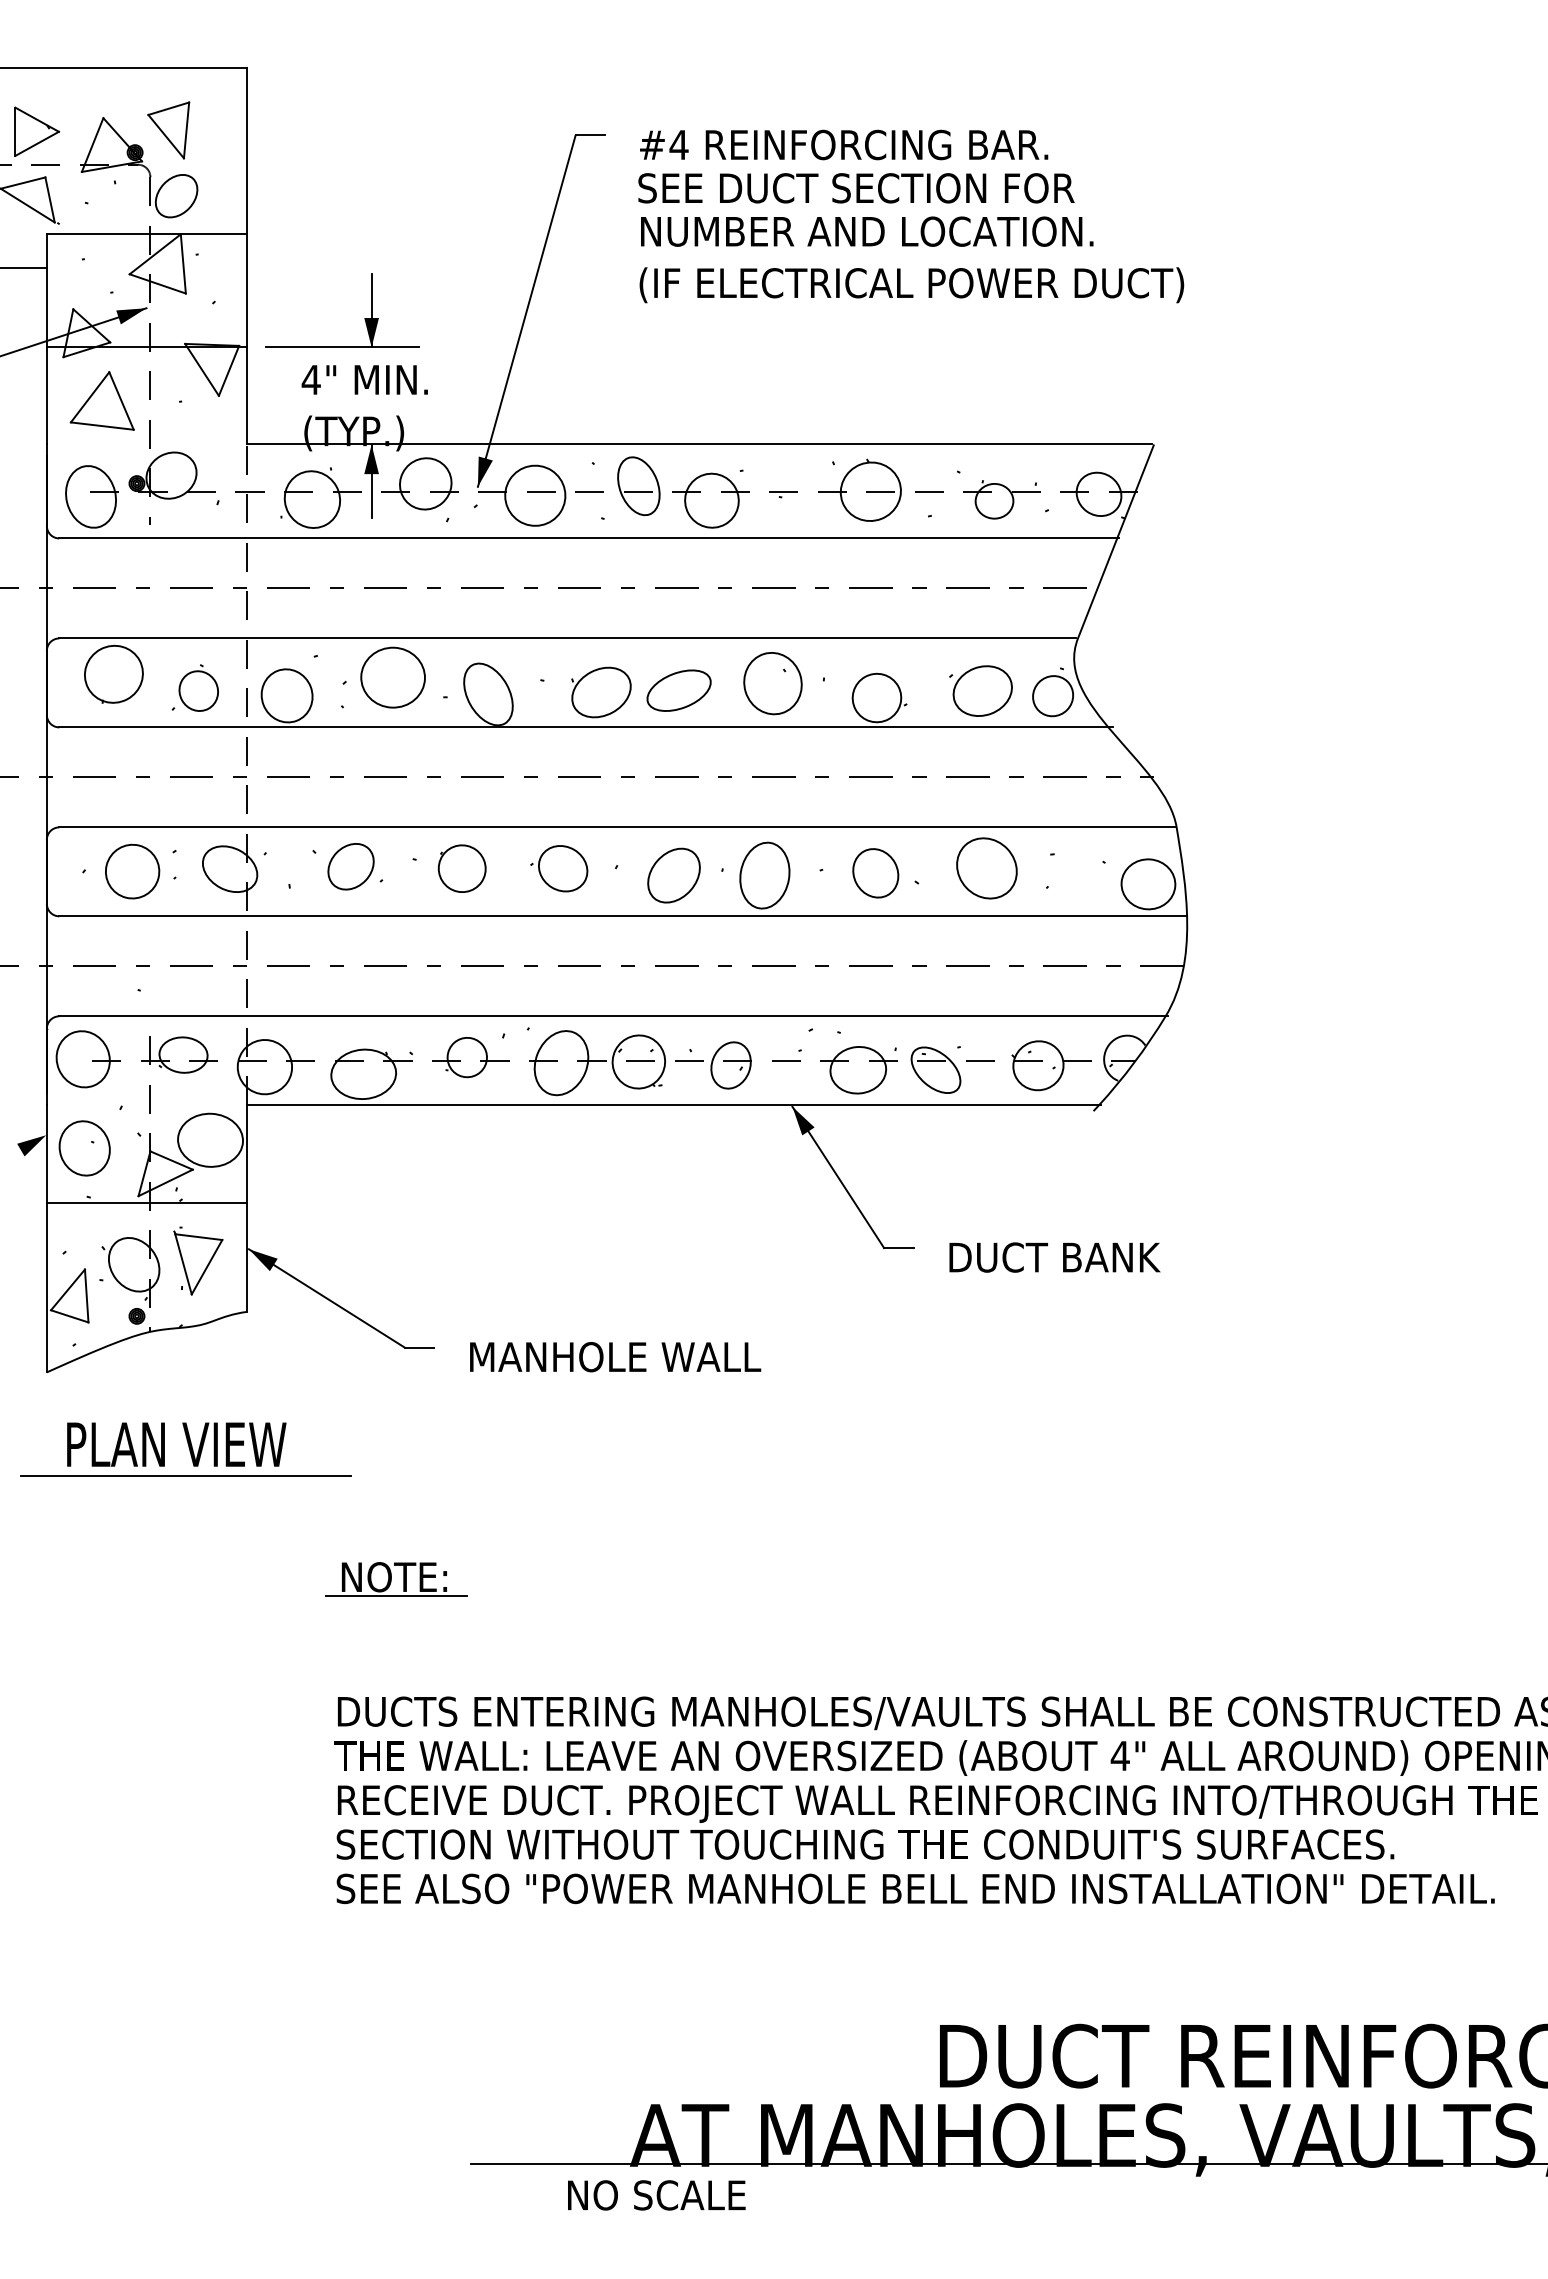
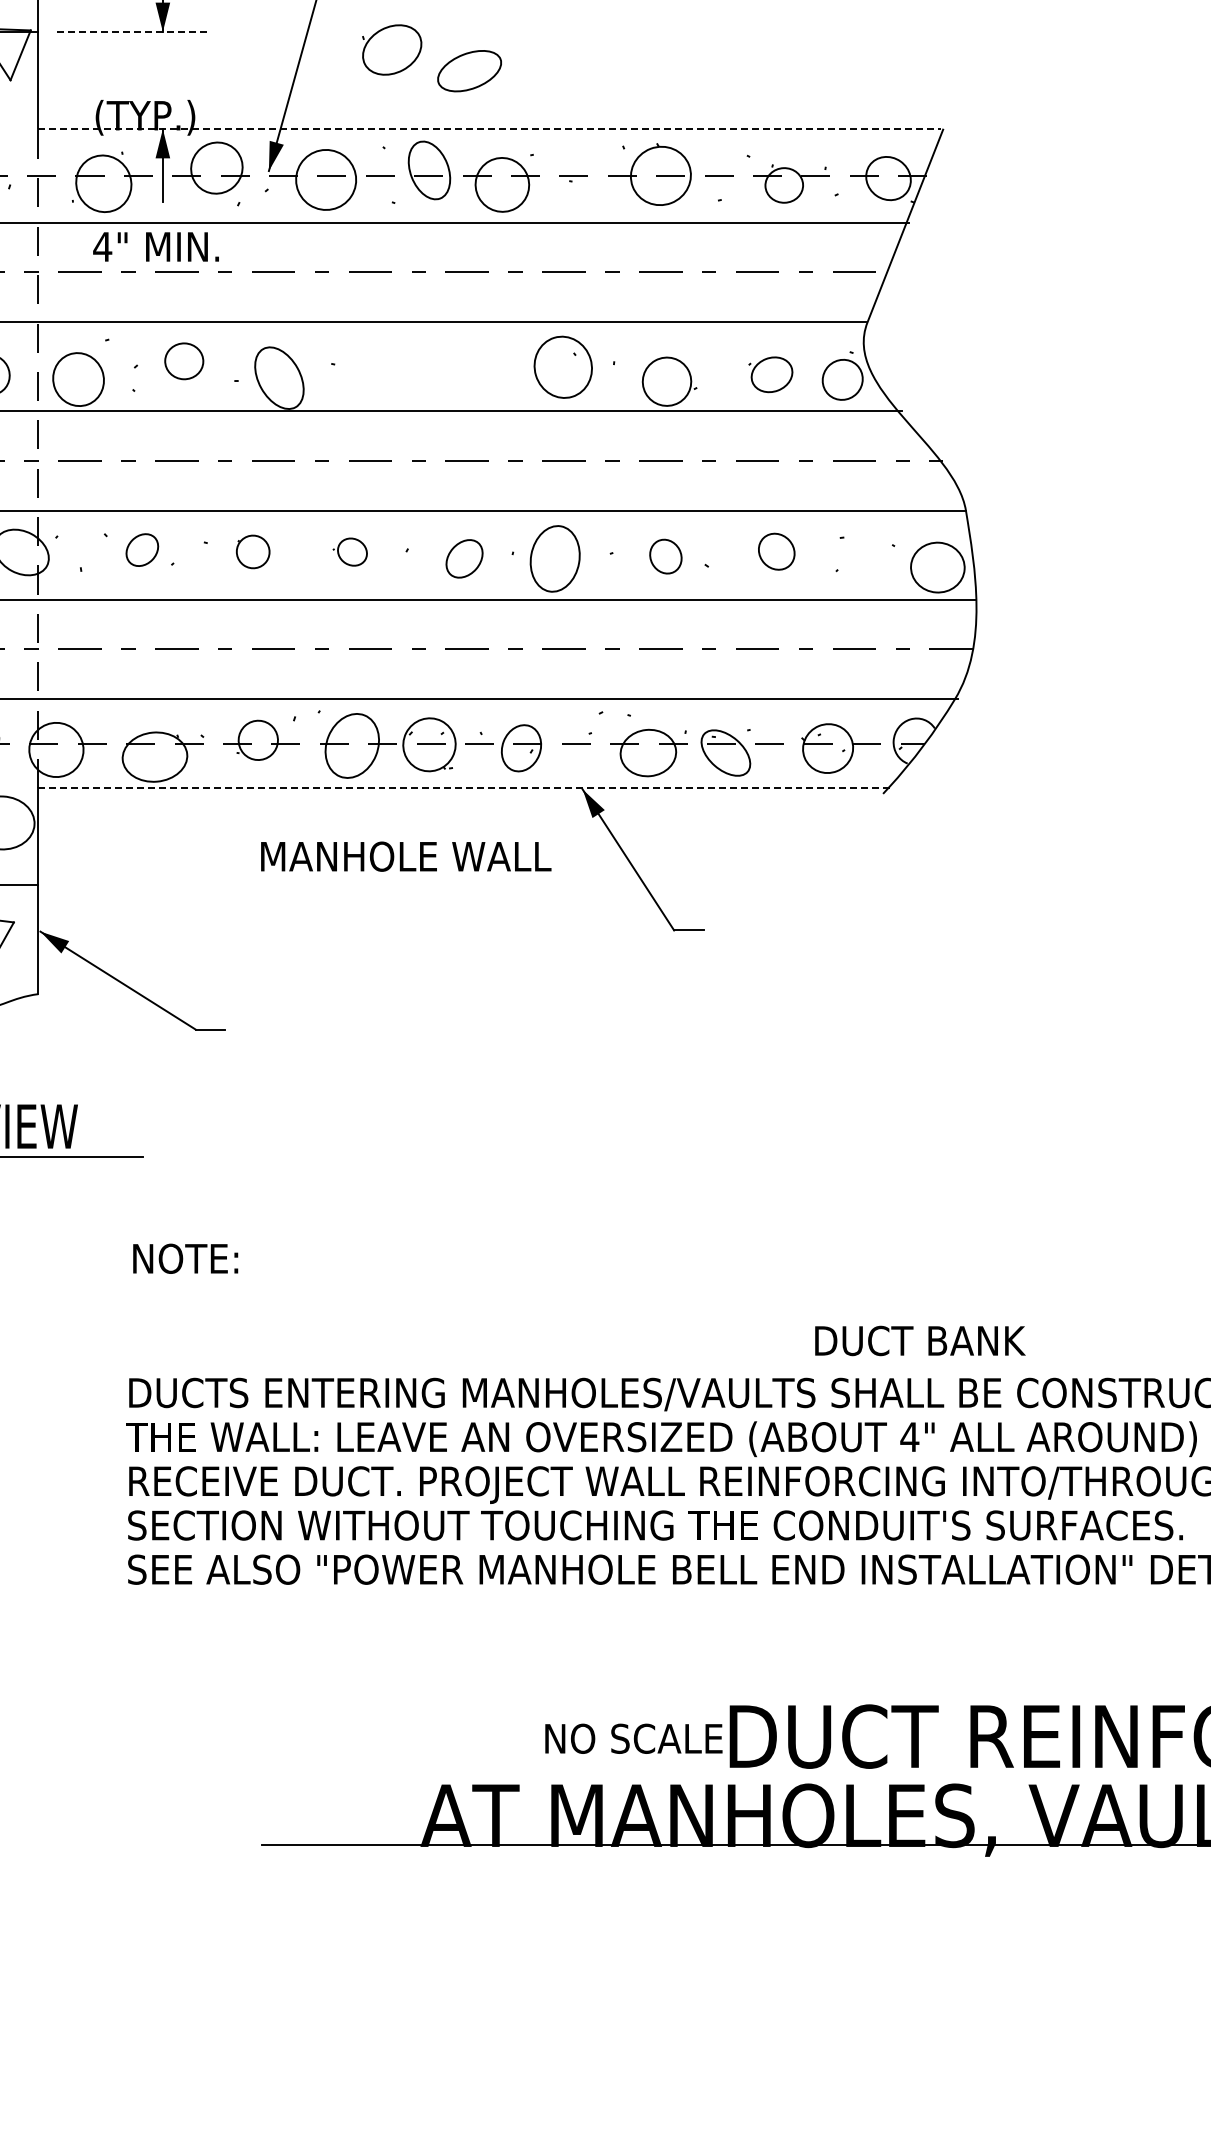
line: (342, 347) -> (133, 32), solid -> dashed
text: (364, 379) -> (155, 246), moved
line: (699, 444) -> (489, 128), solid -> dashed
part: (392, 677) -> (183, 361), size x0.6
part: (678, 690) -> (469, 70), moved
part: (980, 690) -> (770, 374), size x0.7
part: (601, 692) -> (392, 49), moved
part: (350, 866) -> (141, 549), size x0.7
part: (461, 868) -> (252, 551), size x0.7
part: (559, 868) -> (350, 551), size x0.6
part: (986, 868) -> (776, 551), size x0.6
part: (875, 873) -> (665, 556), size x0.7
part: (673, 875) -> (464, 558), size x0.7
line: (673, 1105) -> (464, 788), solid -> dashed
text: (1054, 1257) -> (919, 1340), moved
text: (615, 1357) -> (406, 857), moved
line: (396, 1596) -> (187, 1278), removed
text: (656, 2195) -> (633, 1738), moved

